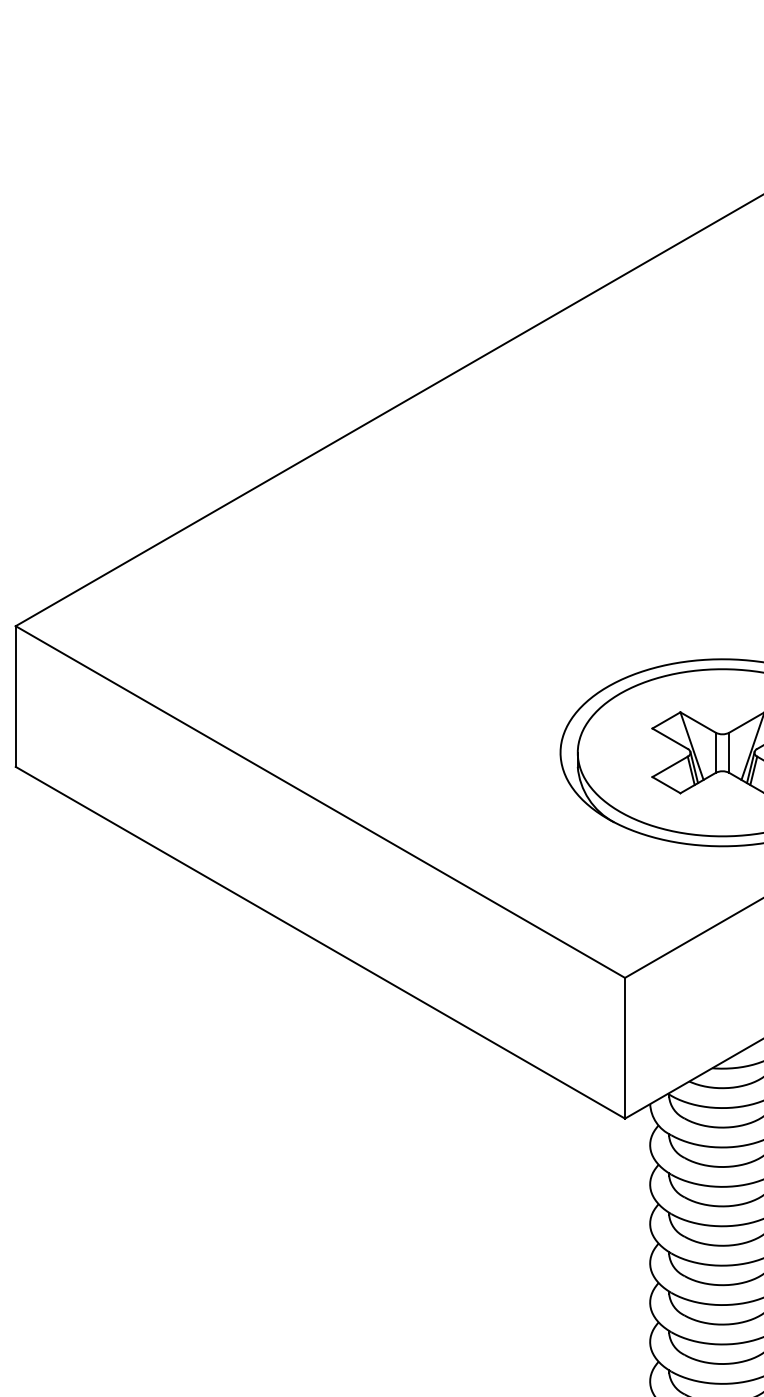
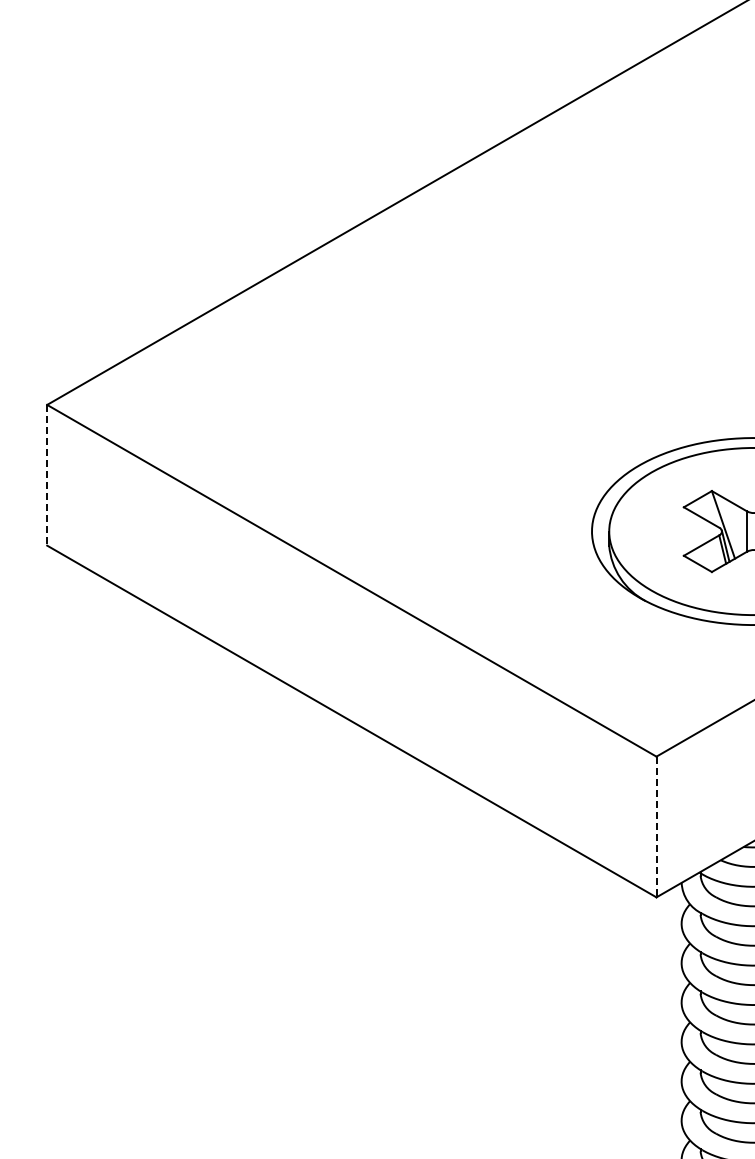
line: (15, 697) -> (46, 476), solid -> dashed
line: (625, 1048) -> (656, 827), solid -> dashed

